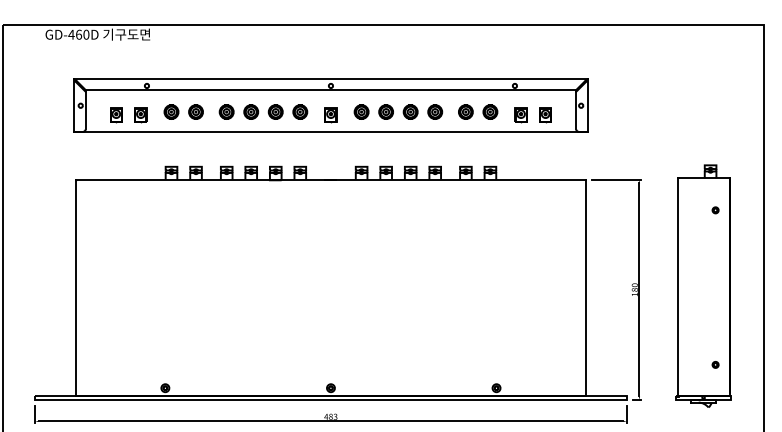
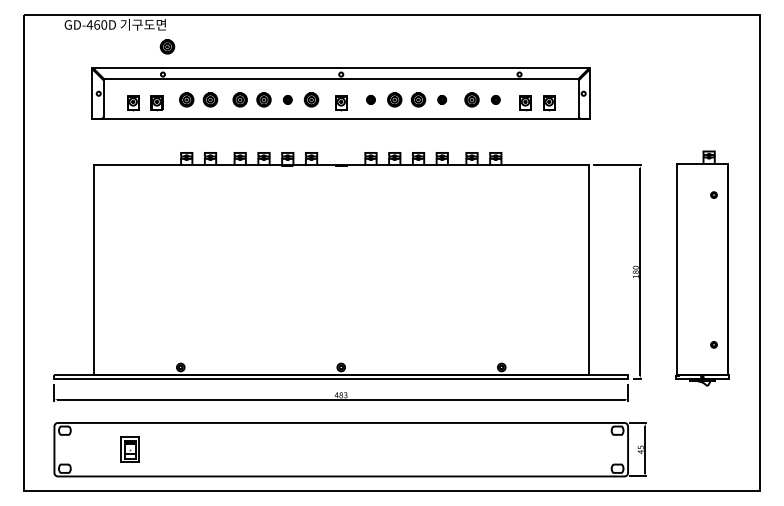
part: (151, 56) -> (167, 46), added
part: (275, 111) -> (287, 99), size x0.6
part: (361, 111) -> (370, 99), size x0.6
part: (434, 111) -> (441, 99), size x0.6
part: (490, 111) -> (495, 99), size x0.6

